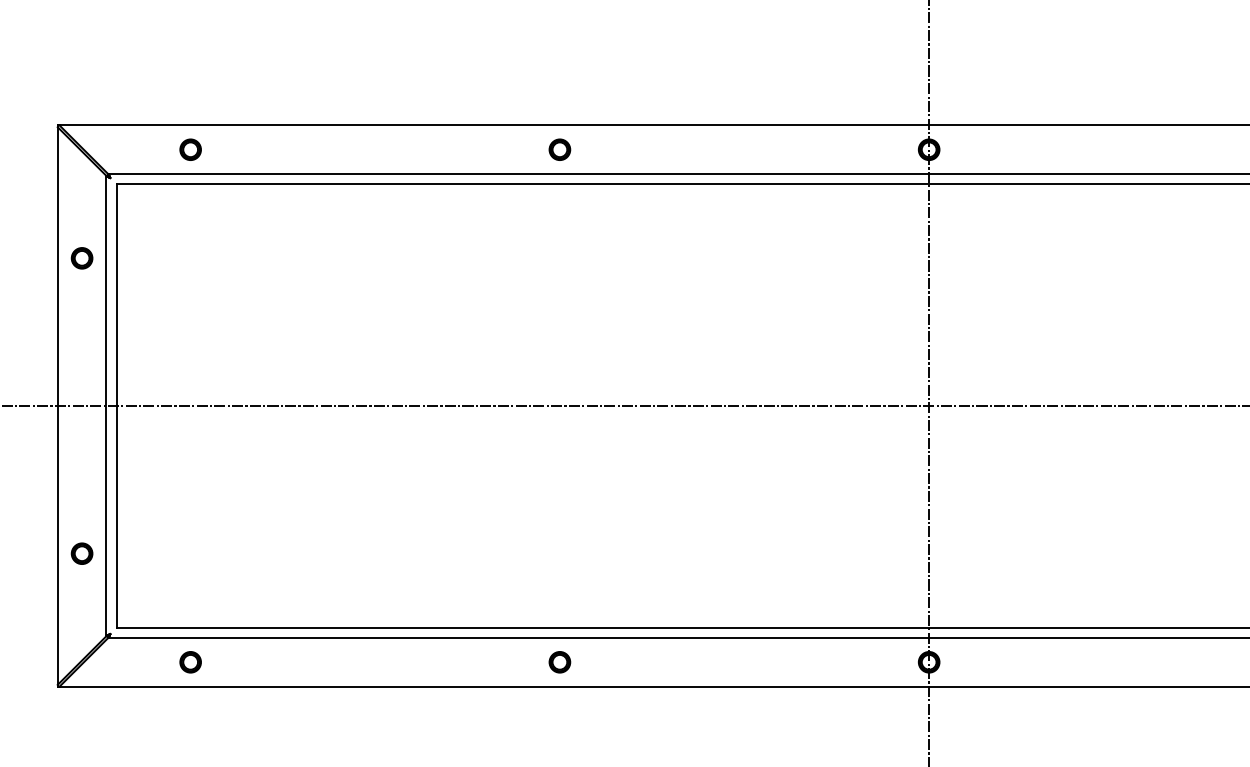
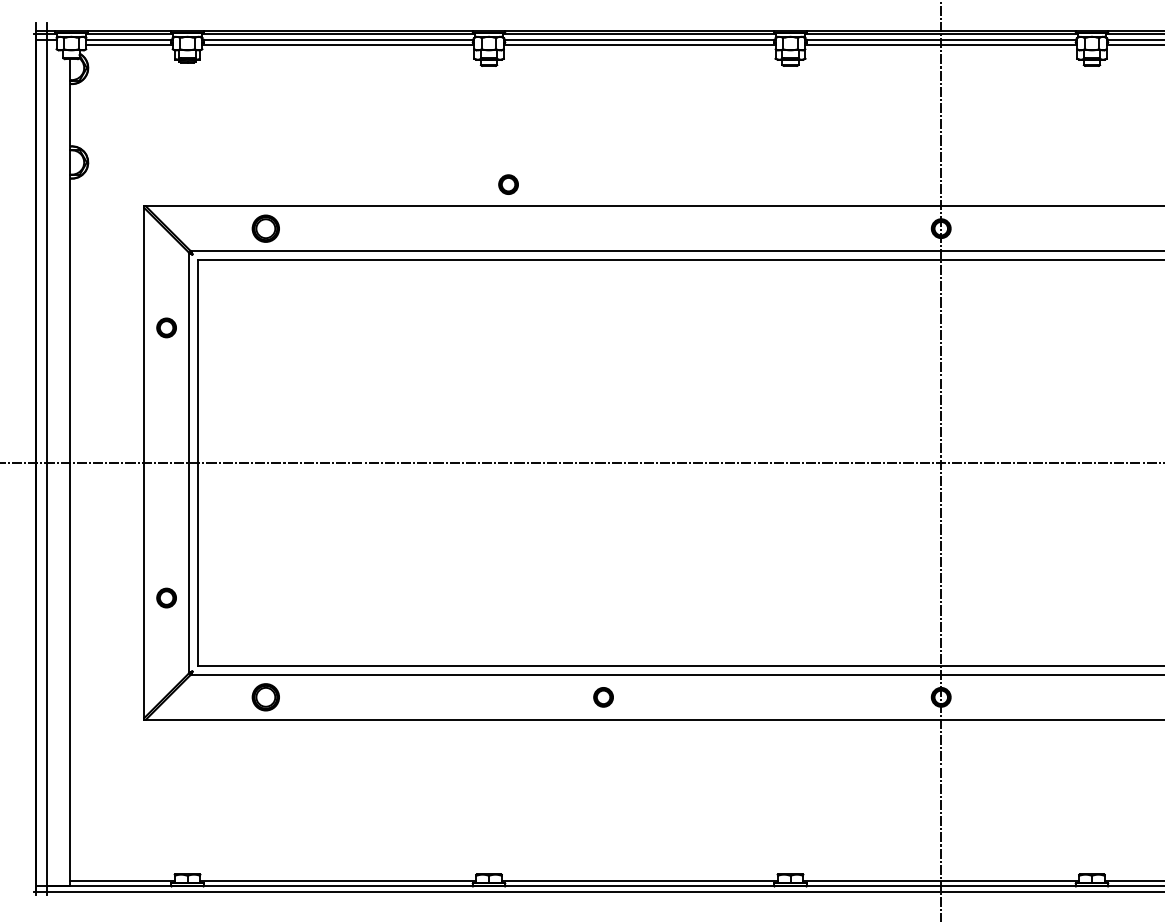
part: (190, 149) -> (265, 228), size x1.4
part: (559, 149) -> (508, 184), moved
part: (190, 662) -> (265, 697), size x1.4

